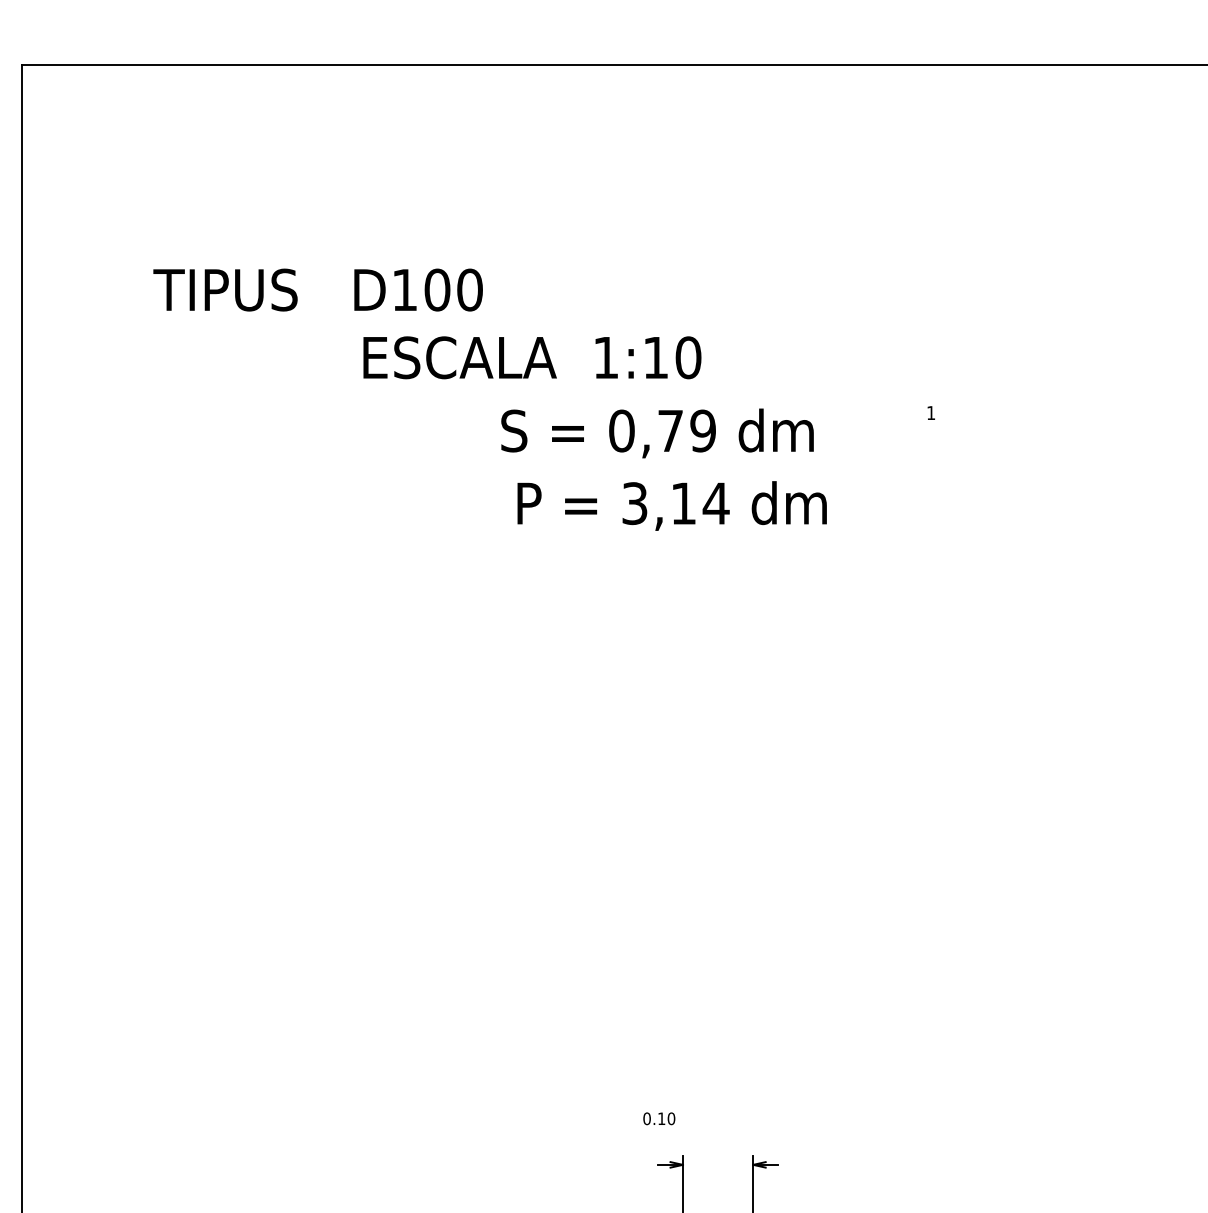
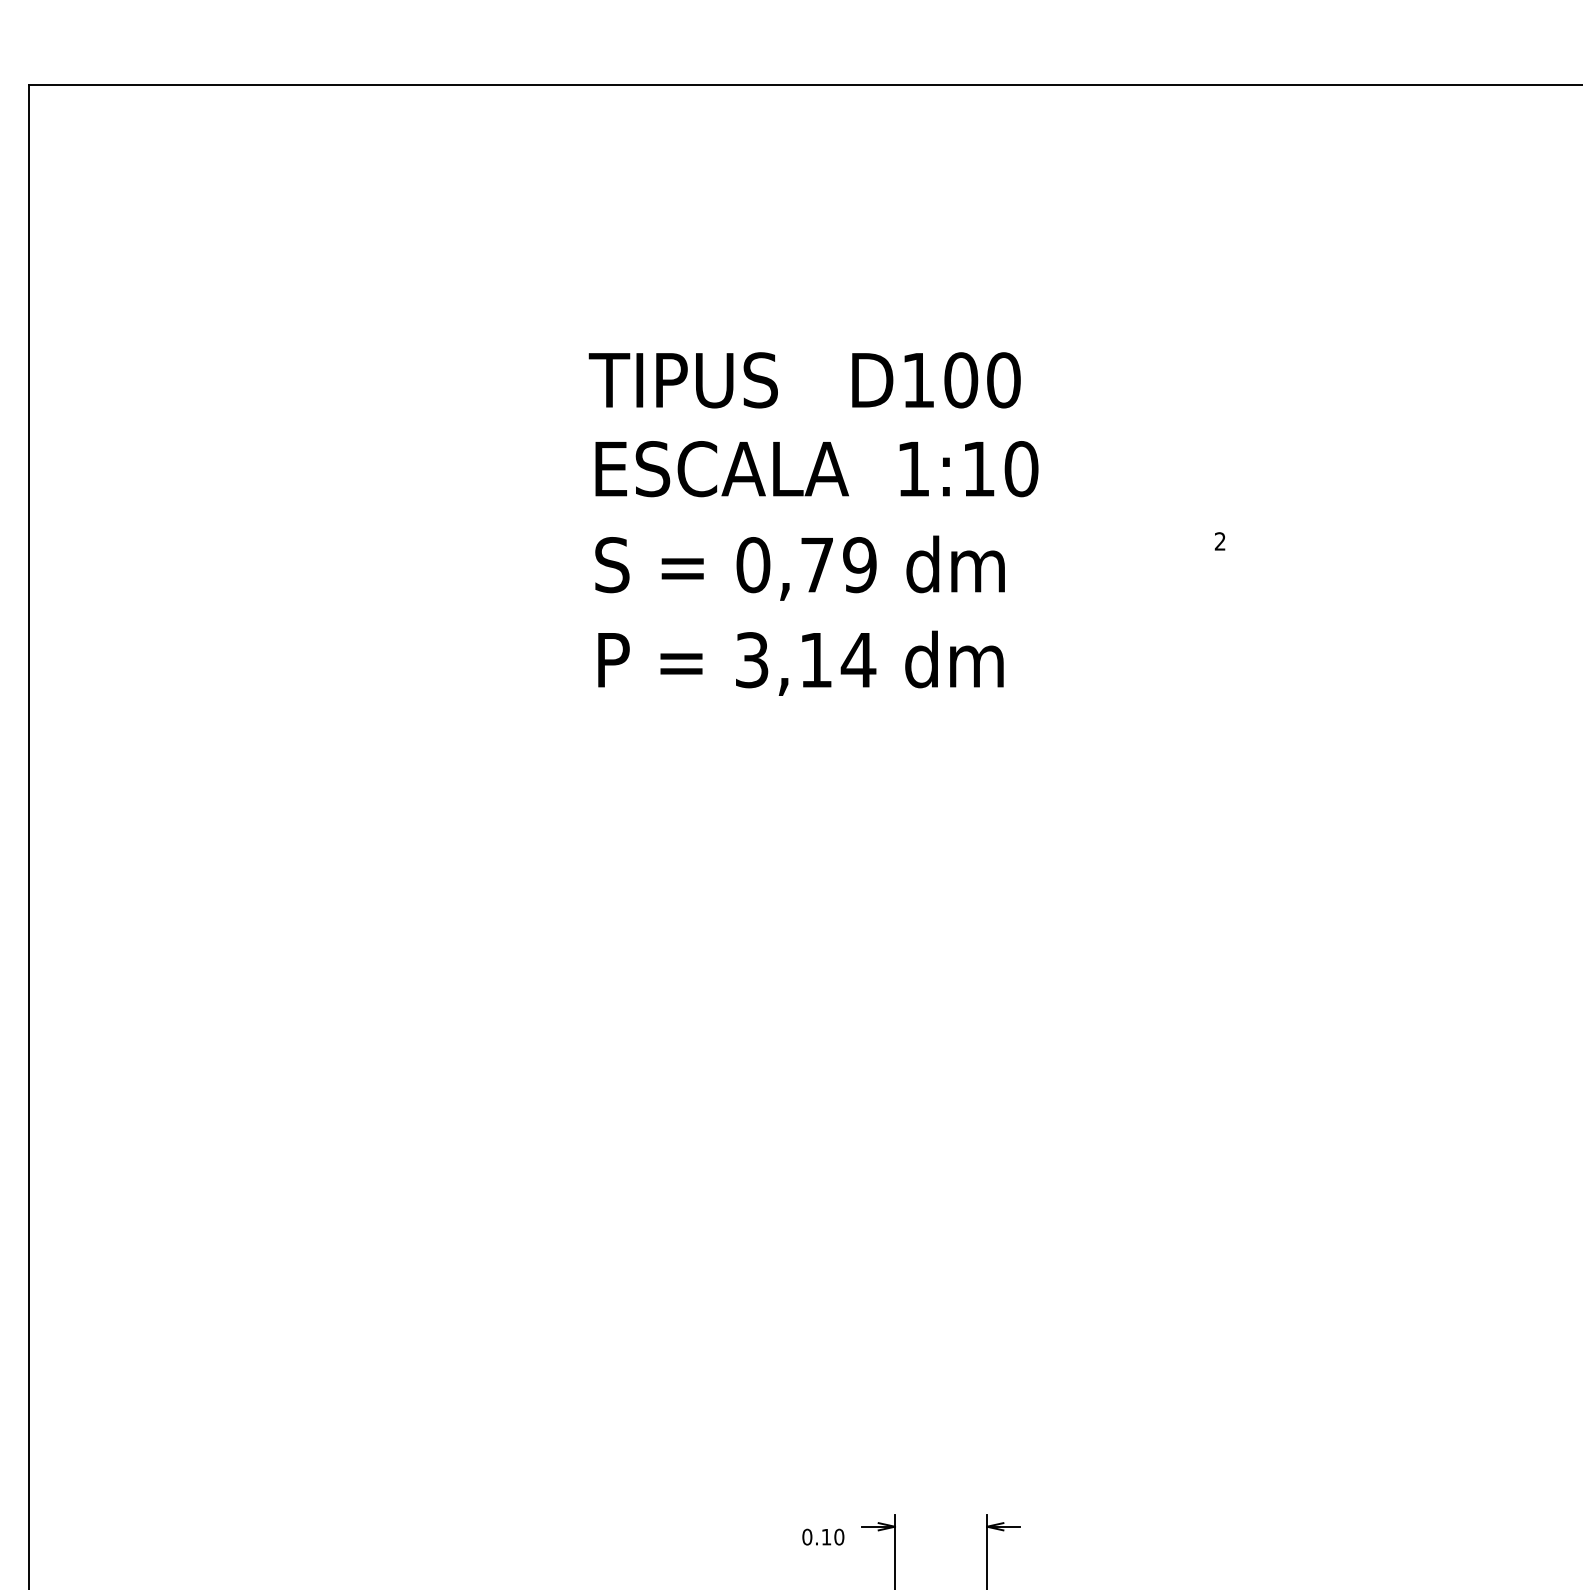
text: (317, 289) -> (803, 379), moved
text: (532, 357) -> (817, 468), moved
text: (931, 412) -> (1220, 540), 1 -> 2
text: (657, 433) -> (800, 568), moved
text: (671, 505) -> (800, 662), moved
text: (659, 1118) -> (823, 1536), moved

